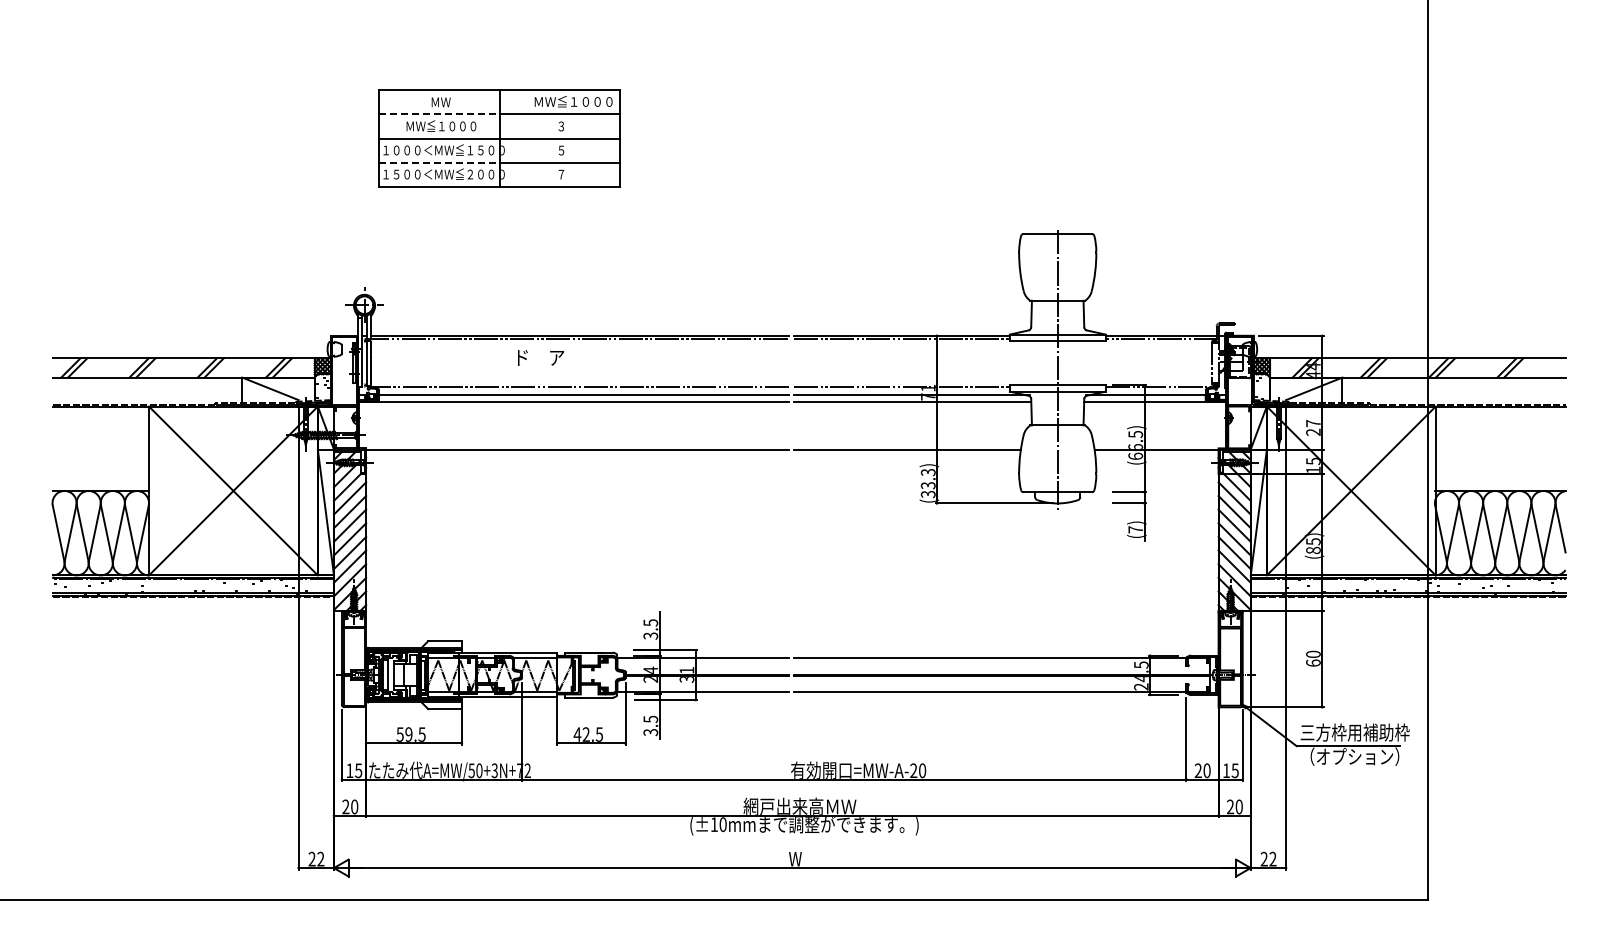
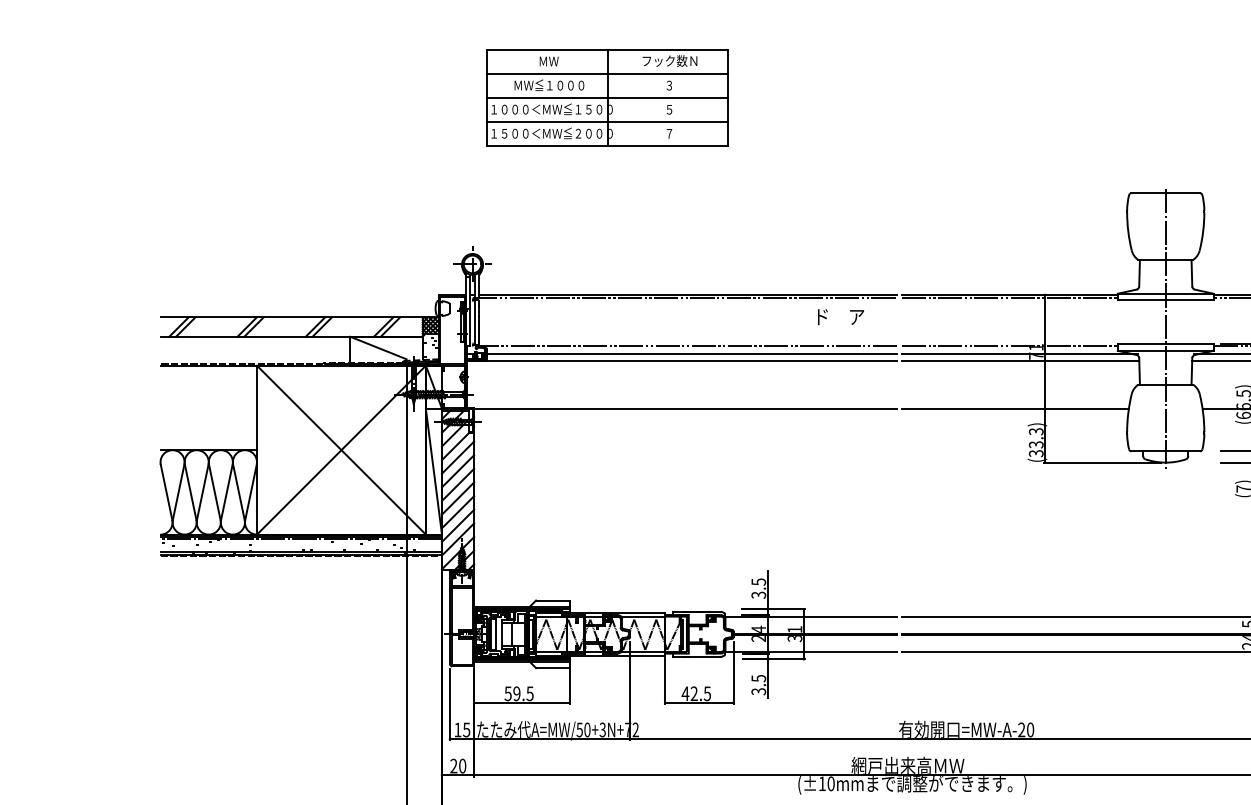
text: (573, 101) -> (681, 60), ＭＷ≦１０００ -> フック数Ｎ
line: (439, 114) -> (547, 73), dashed -> solid
line: (439, 162) -> (547, 121), dashed -> solid
text: (541, 357) -> (841, 316), moved

